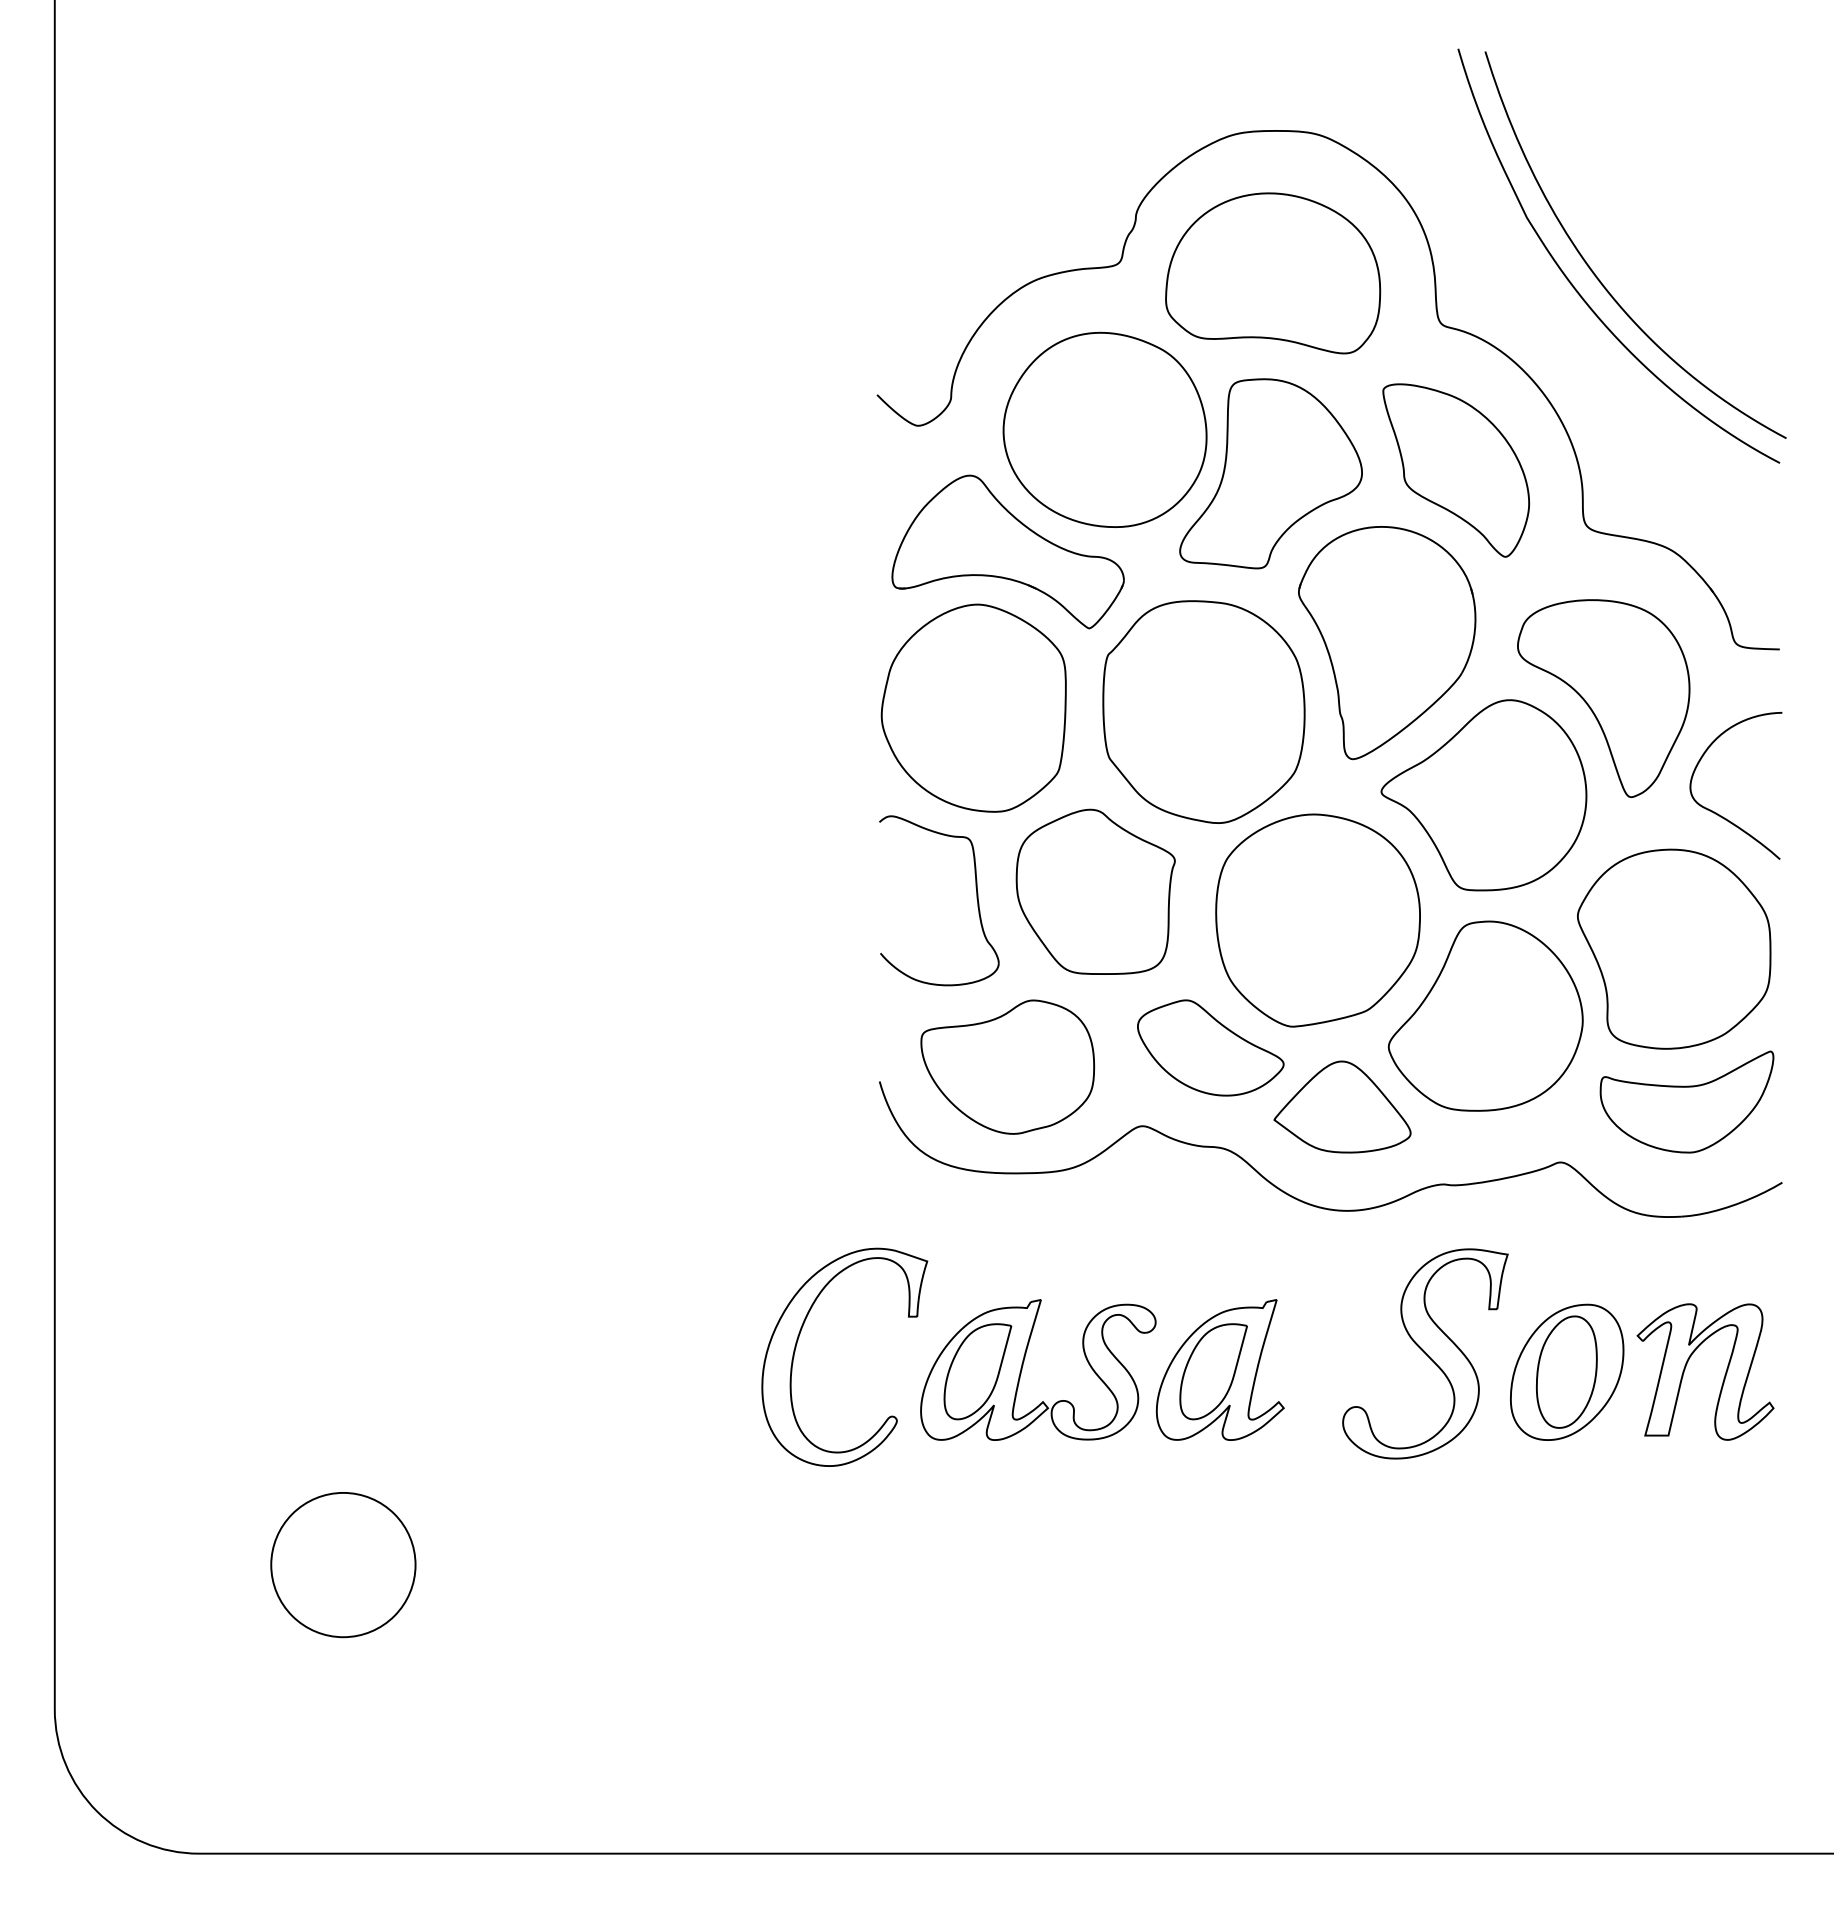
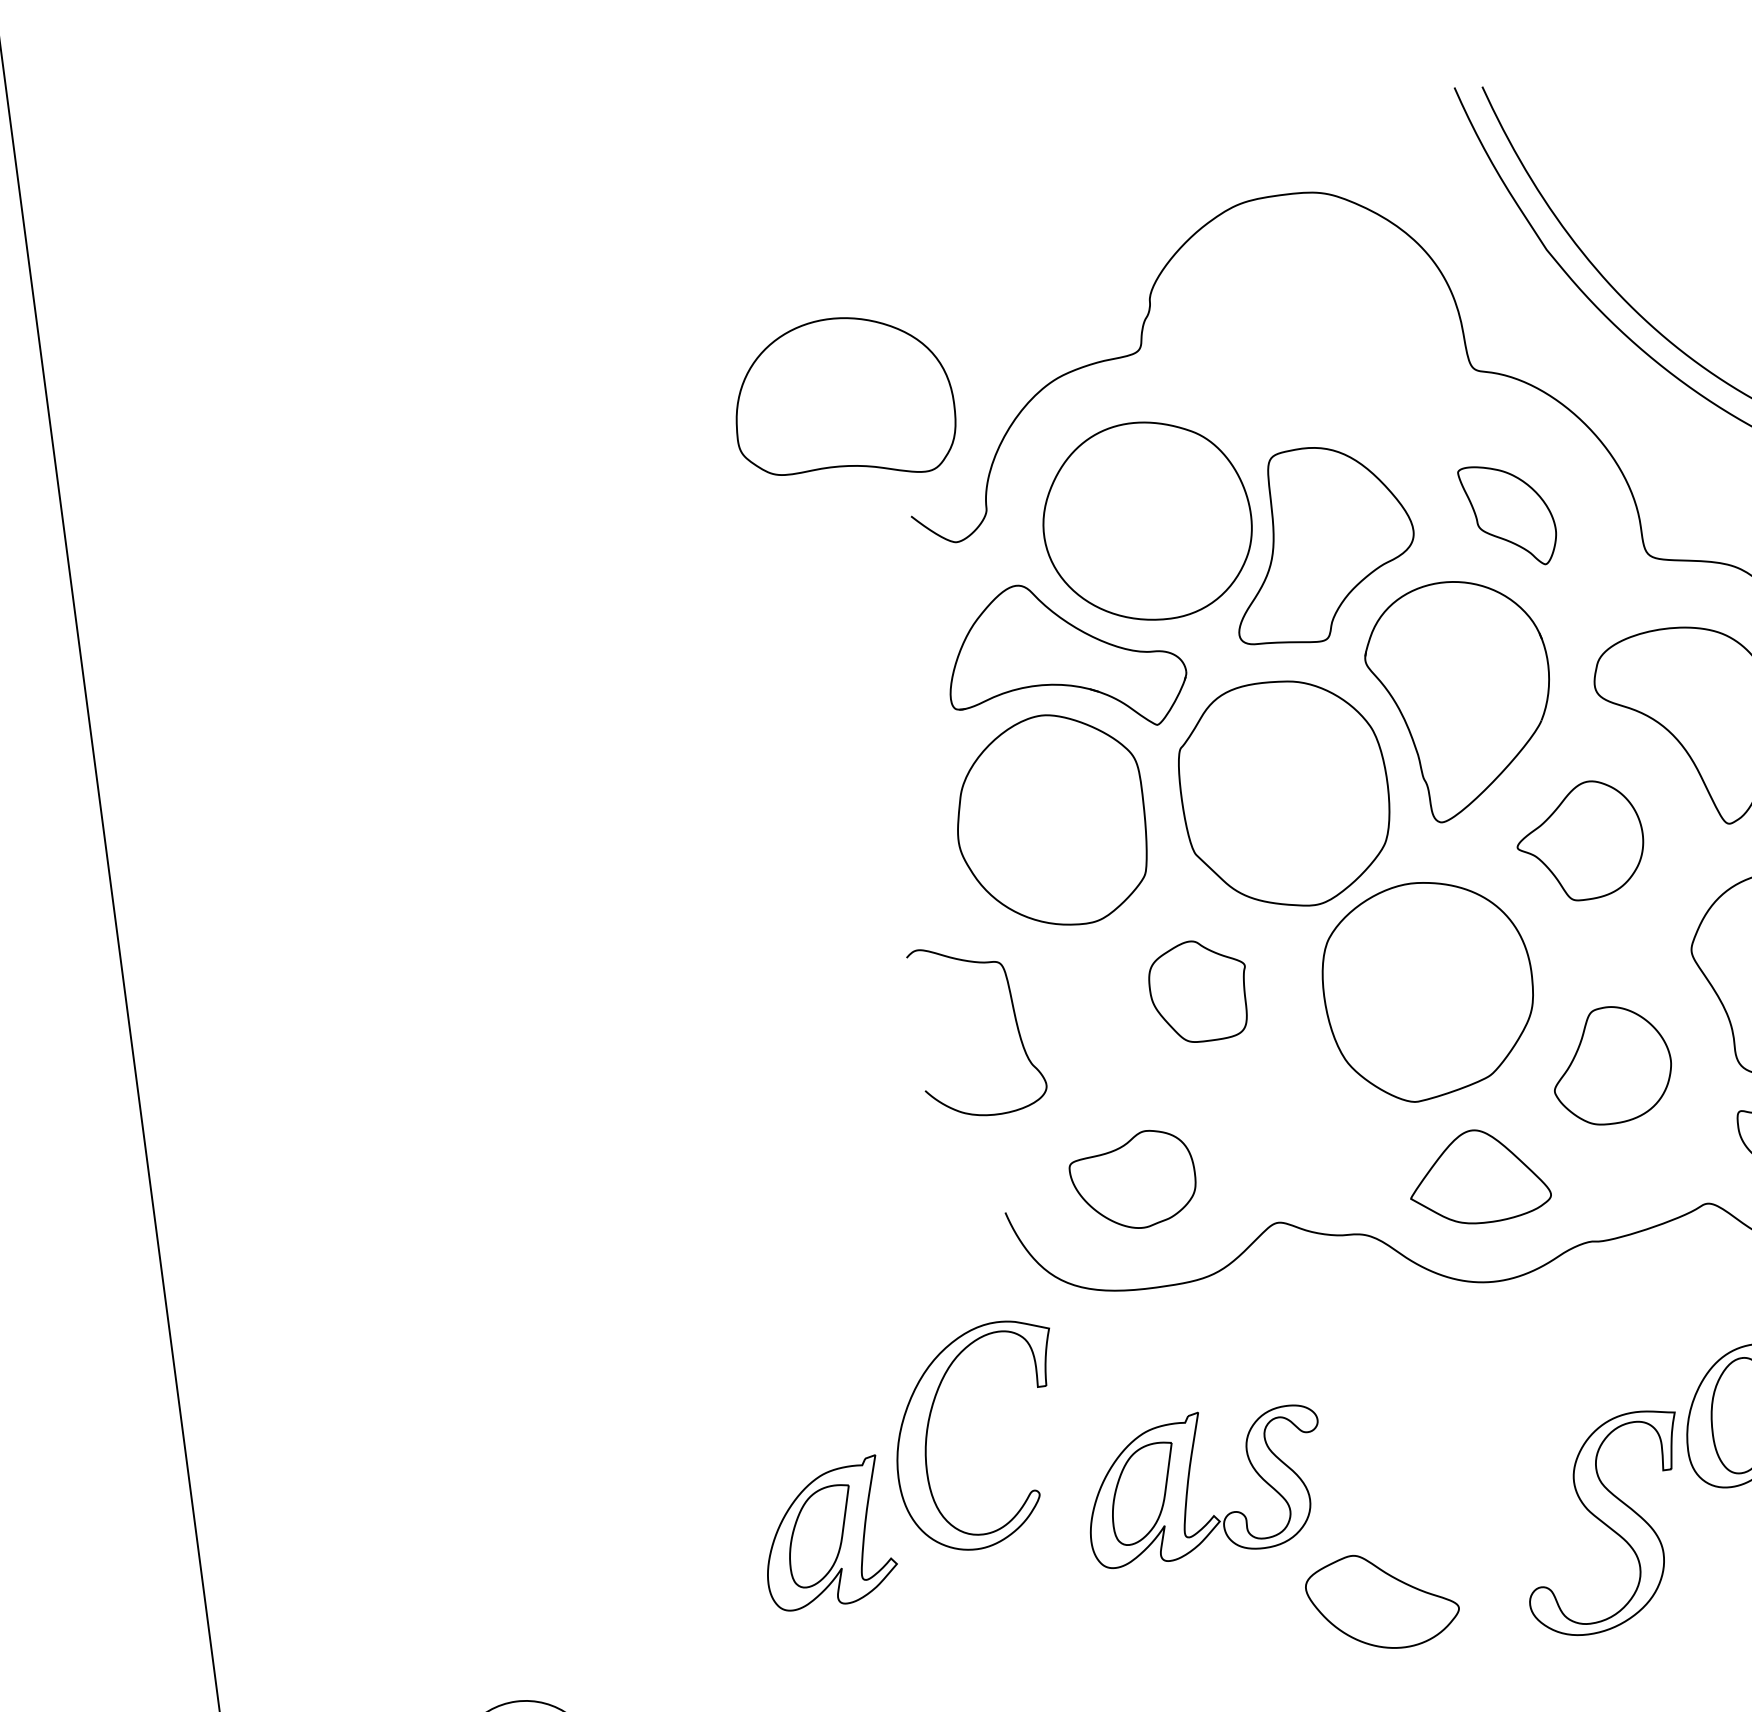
part: (1273, 273) -> (843, 399), moved
part: (1456, 470) -> (1508, 515), size x0.6
part: (1483, 795) -> (1579, 841), size x0.6
part: (1095, 891) -> (1198, 990), size x0.6
part: (976, 898) -> (1015, 1022), moved
part: (1485, 1015) -> (1611, 1064), size x0.6
part: (1210, 1047) -> (1382, 1600), moved
part: (1007, 1066) -> (1133, 1180), size x0.7
part: (798, 1340) -> (929, 1425), moved
part: (1425, 1353) -> (1604, 1523), moved
part: (1219, 1369) -> (826, 1533), moved

